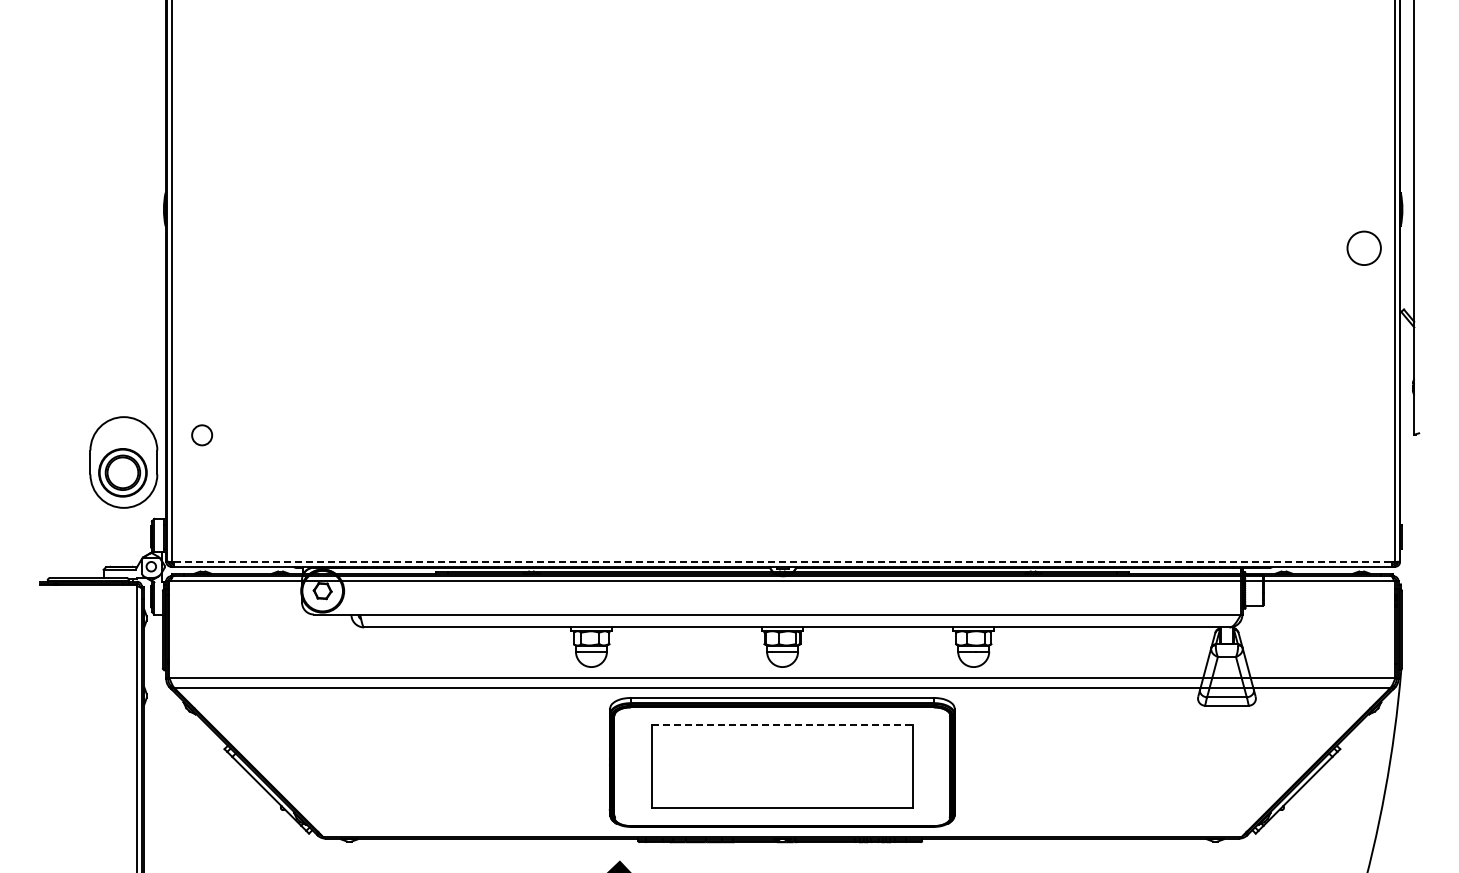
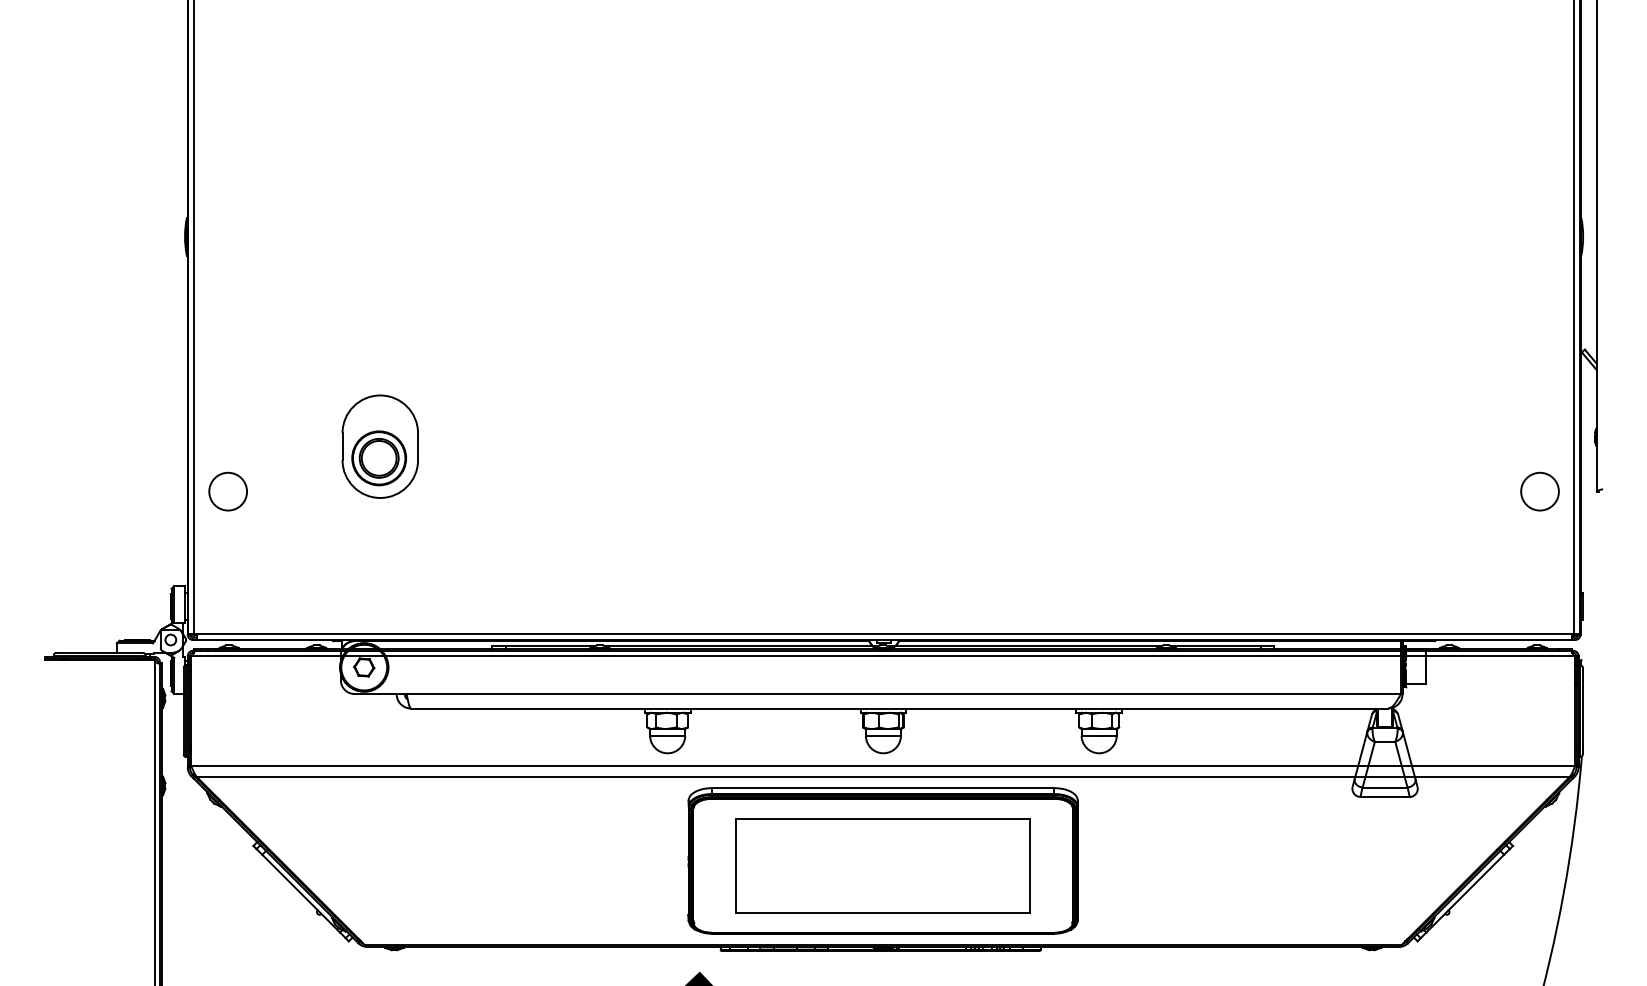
circle: (1363, 247) -> (1539, 490), moved
circle: (201, 435) -> (227, 491), size x1.67
part: (123, 462) -> (379, 446), moved
line: (783, 561) -> (884, 634), dashed -> solid
line: (782, 725) -> (883, 819), dashed -> solid

